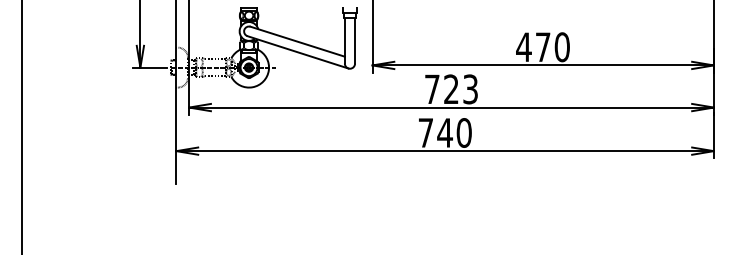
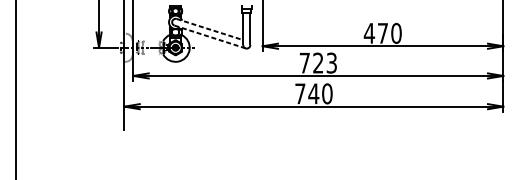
line: (298, 41) -> (210, 29), solid -> dashed
line: (297, 52) -> (209, 37), solid -> dashed

